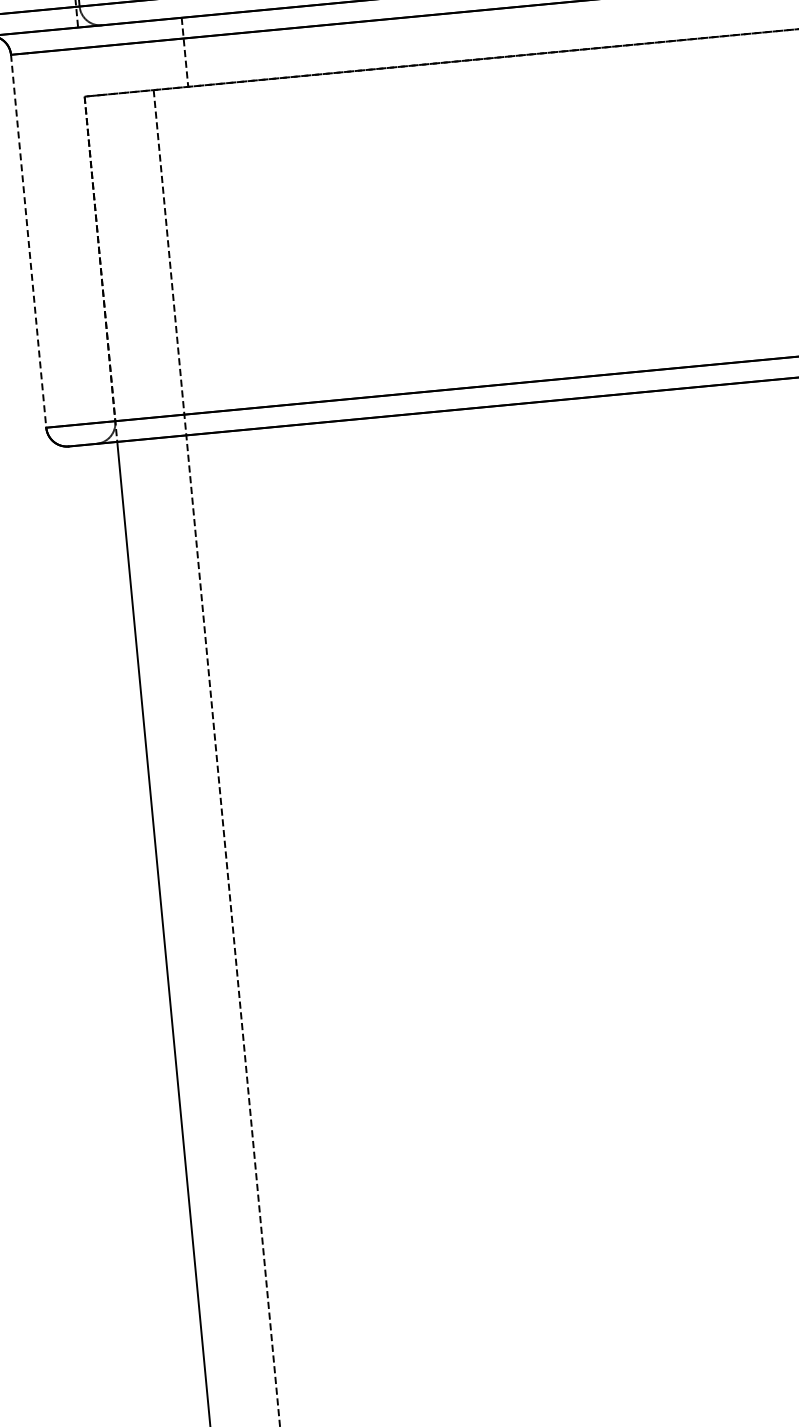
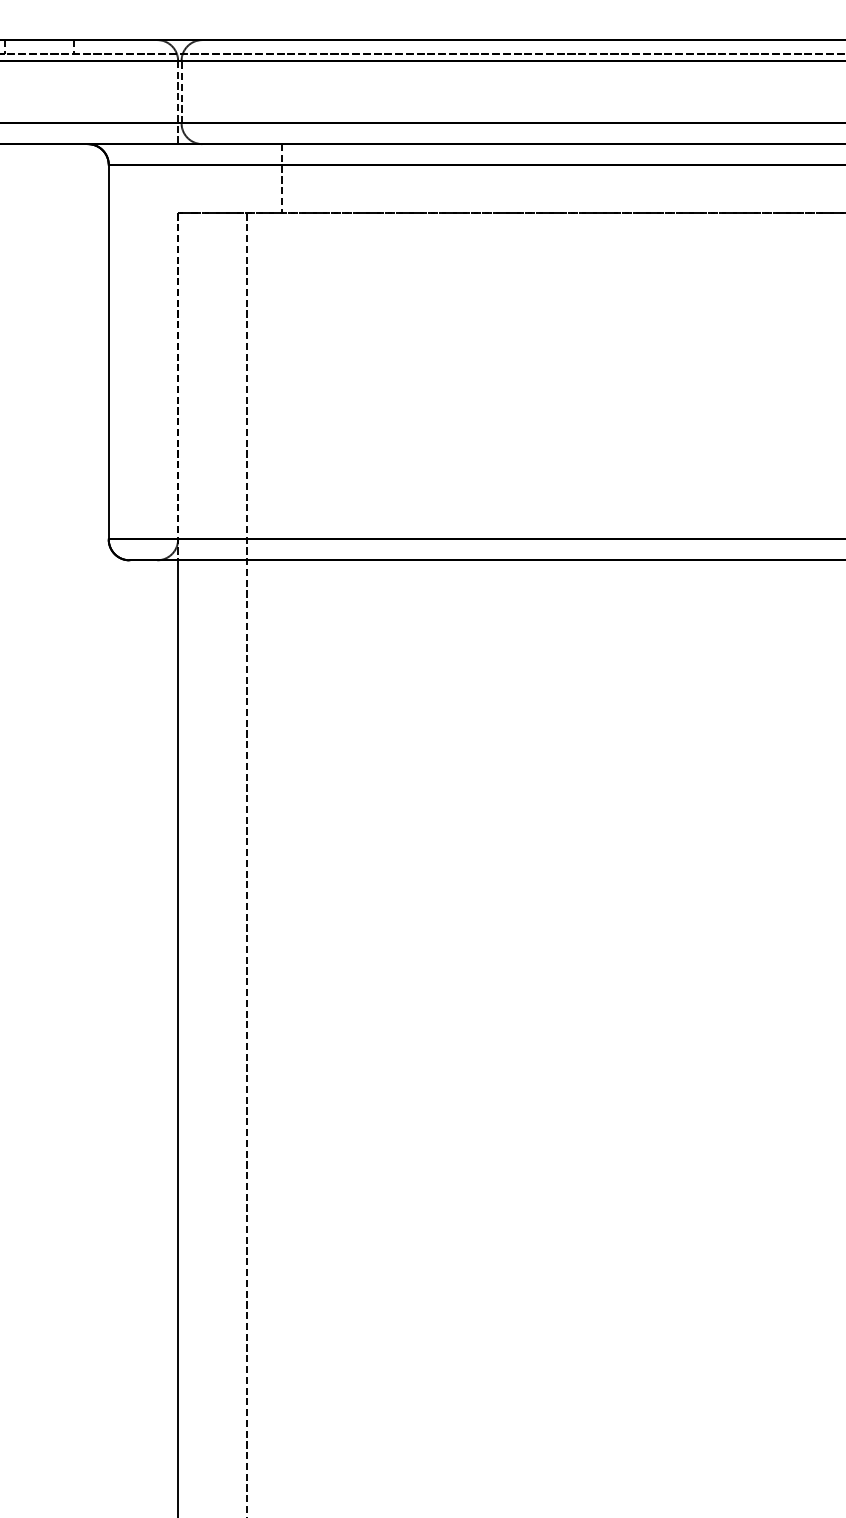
line: (28, 241) -> (108, 352), dashed -> solid

